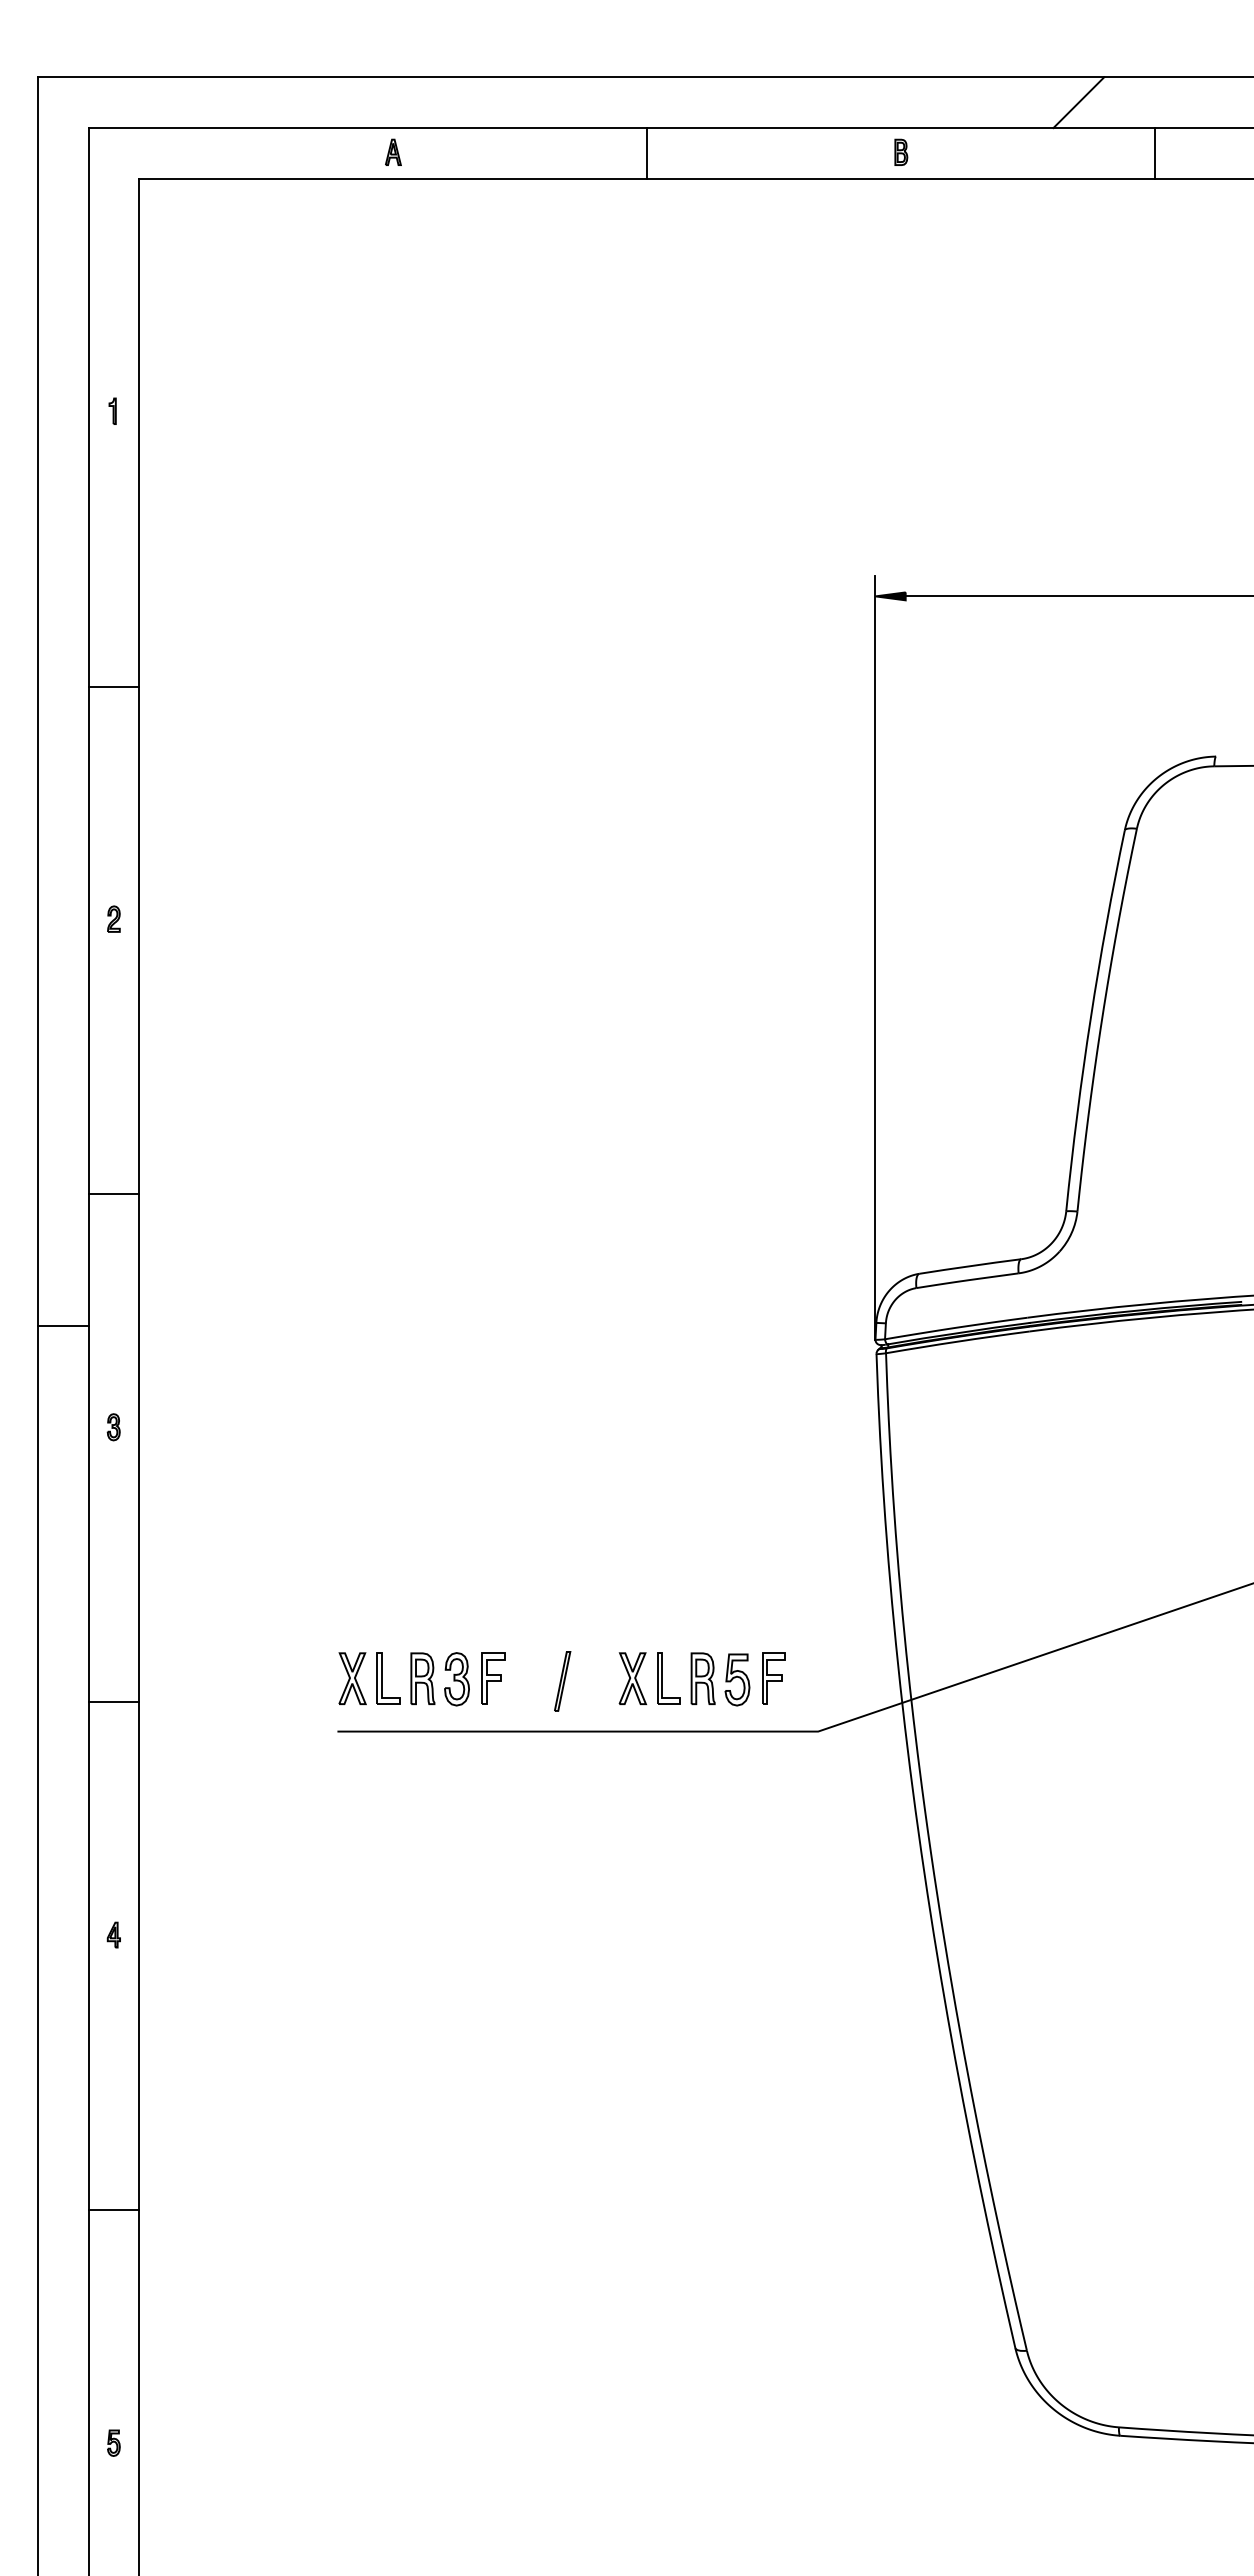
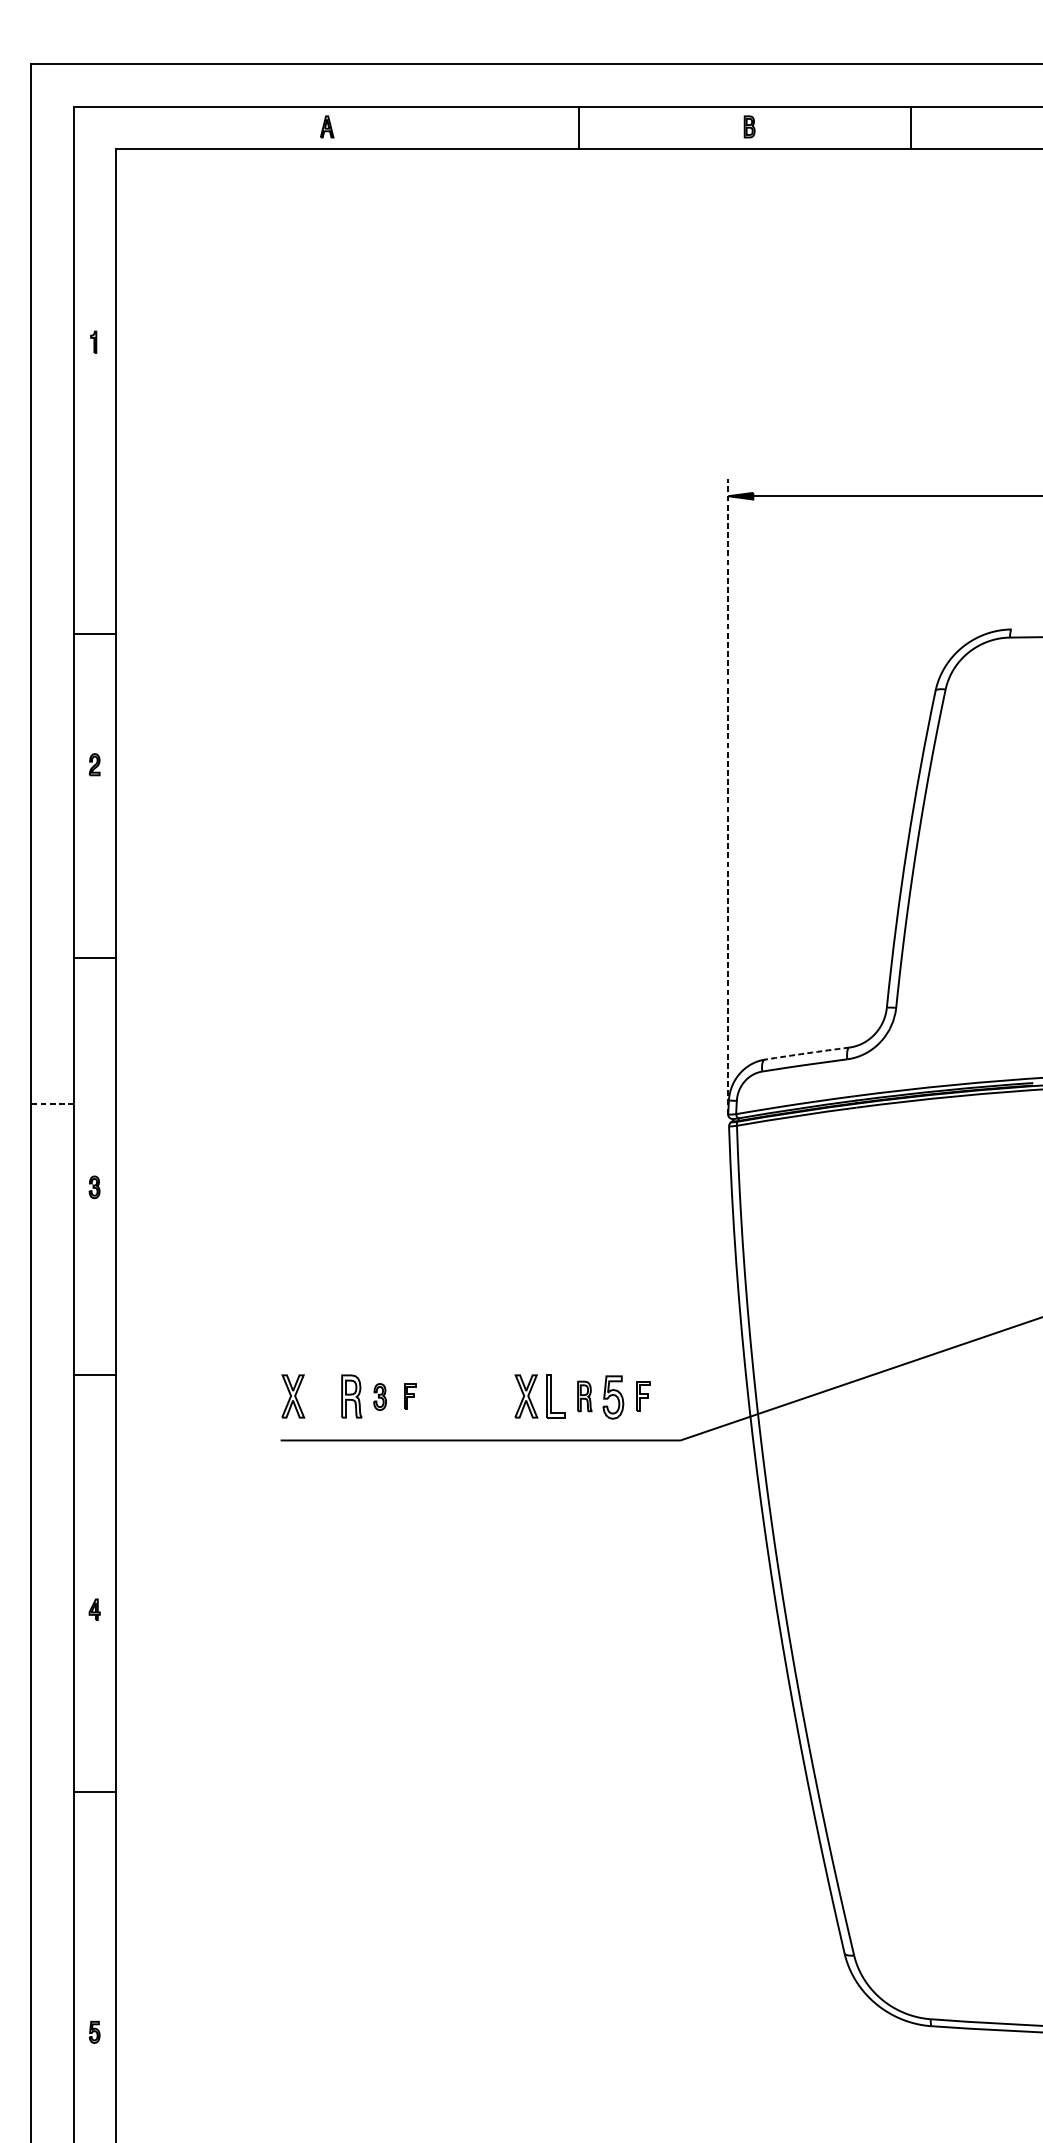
line: (1078, 102) -> (897, 85), removed
line: (647, 153) -> (579, 127), moved
line: (1155, 153) -> (911, 127), moved
line: (113, 686) -> (94, 633), moved
line: (875, 957) -> (728, 796), solid -> dashed
line: (113, 1194) -> (94, 957), moved
arc: (970, 1266) -> (807, 1053), solid -> dashed
line: (63, 1326) -> (52, 1103), solid -> dashed
part: (388, 1678) -> (323, 1396), removed
part: (493, 1678) -> (410, 1396), size x0.6
part: (702, 1678) -> (584, 1396), size x0.7
part: (773, 1678) -> (643, 1396), size x0.7
part: (456, 1679) -> (379, 1397), size x0.6
part: (562, 1681) -> (467, 1398), removed
line: (113, 1702) -> (94, 1375), moved
line: (113, 2210) -> (94, 1792), moved

